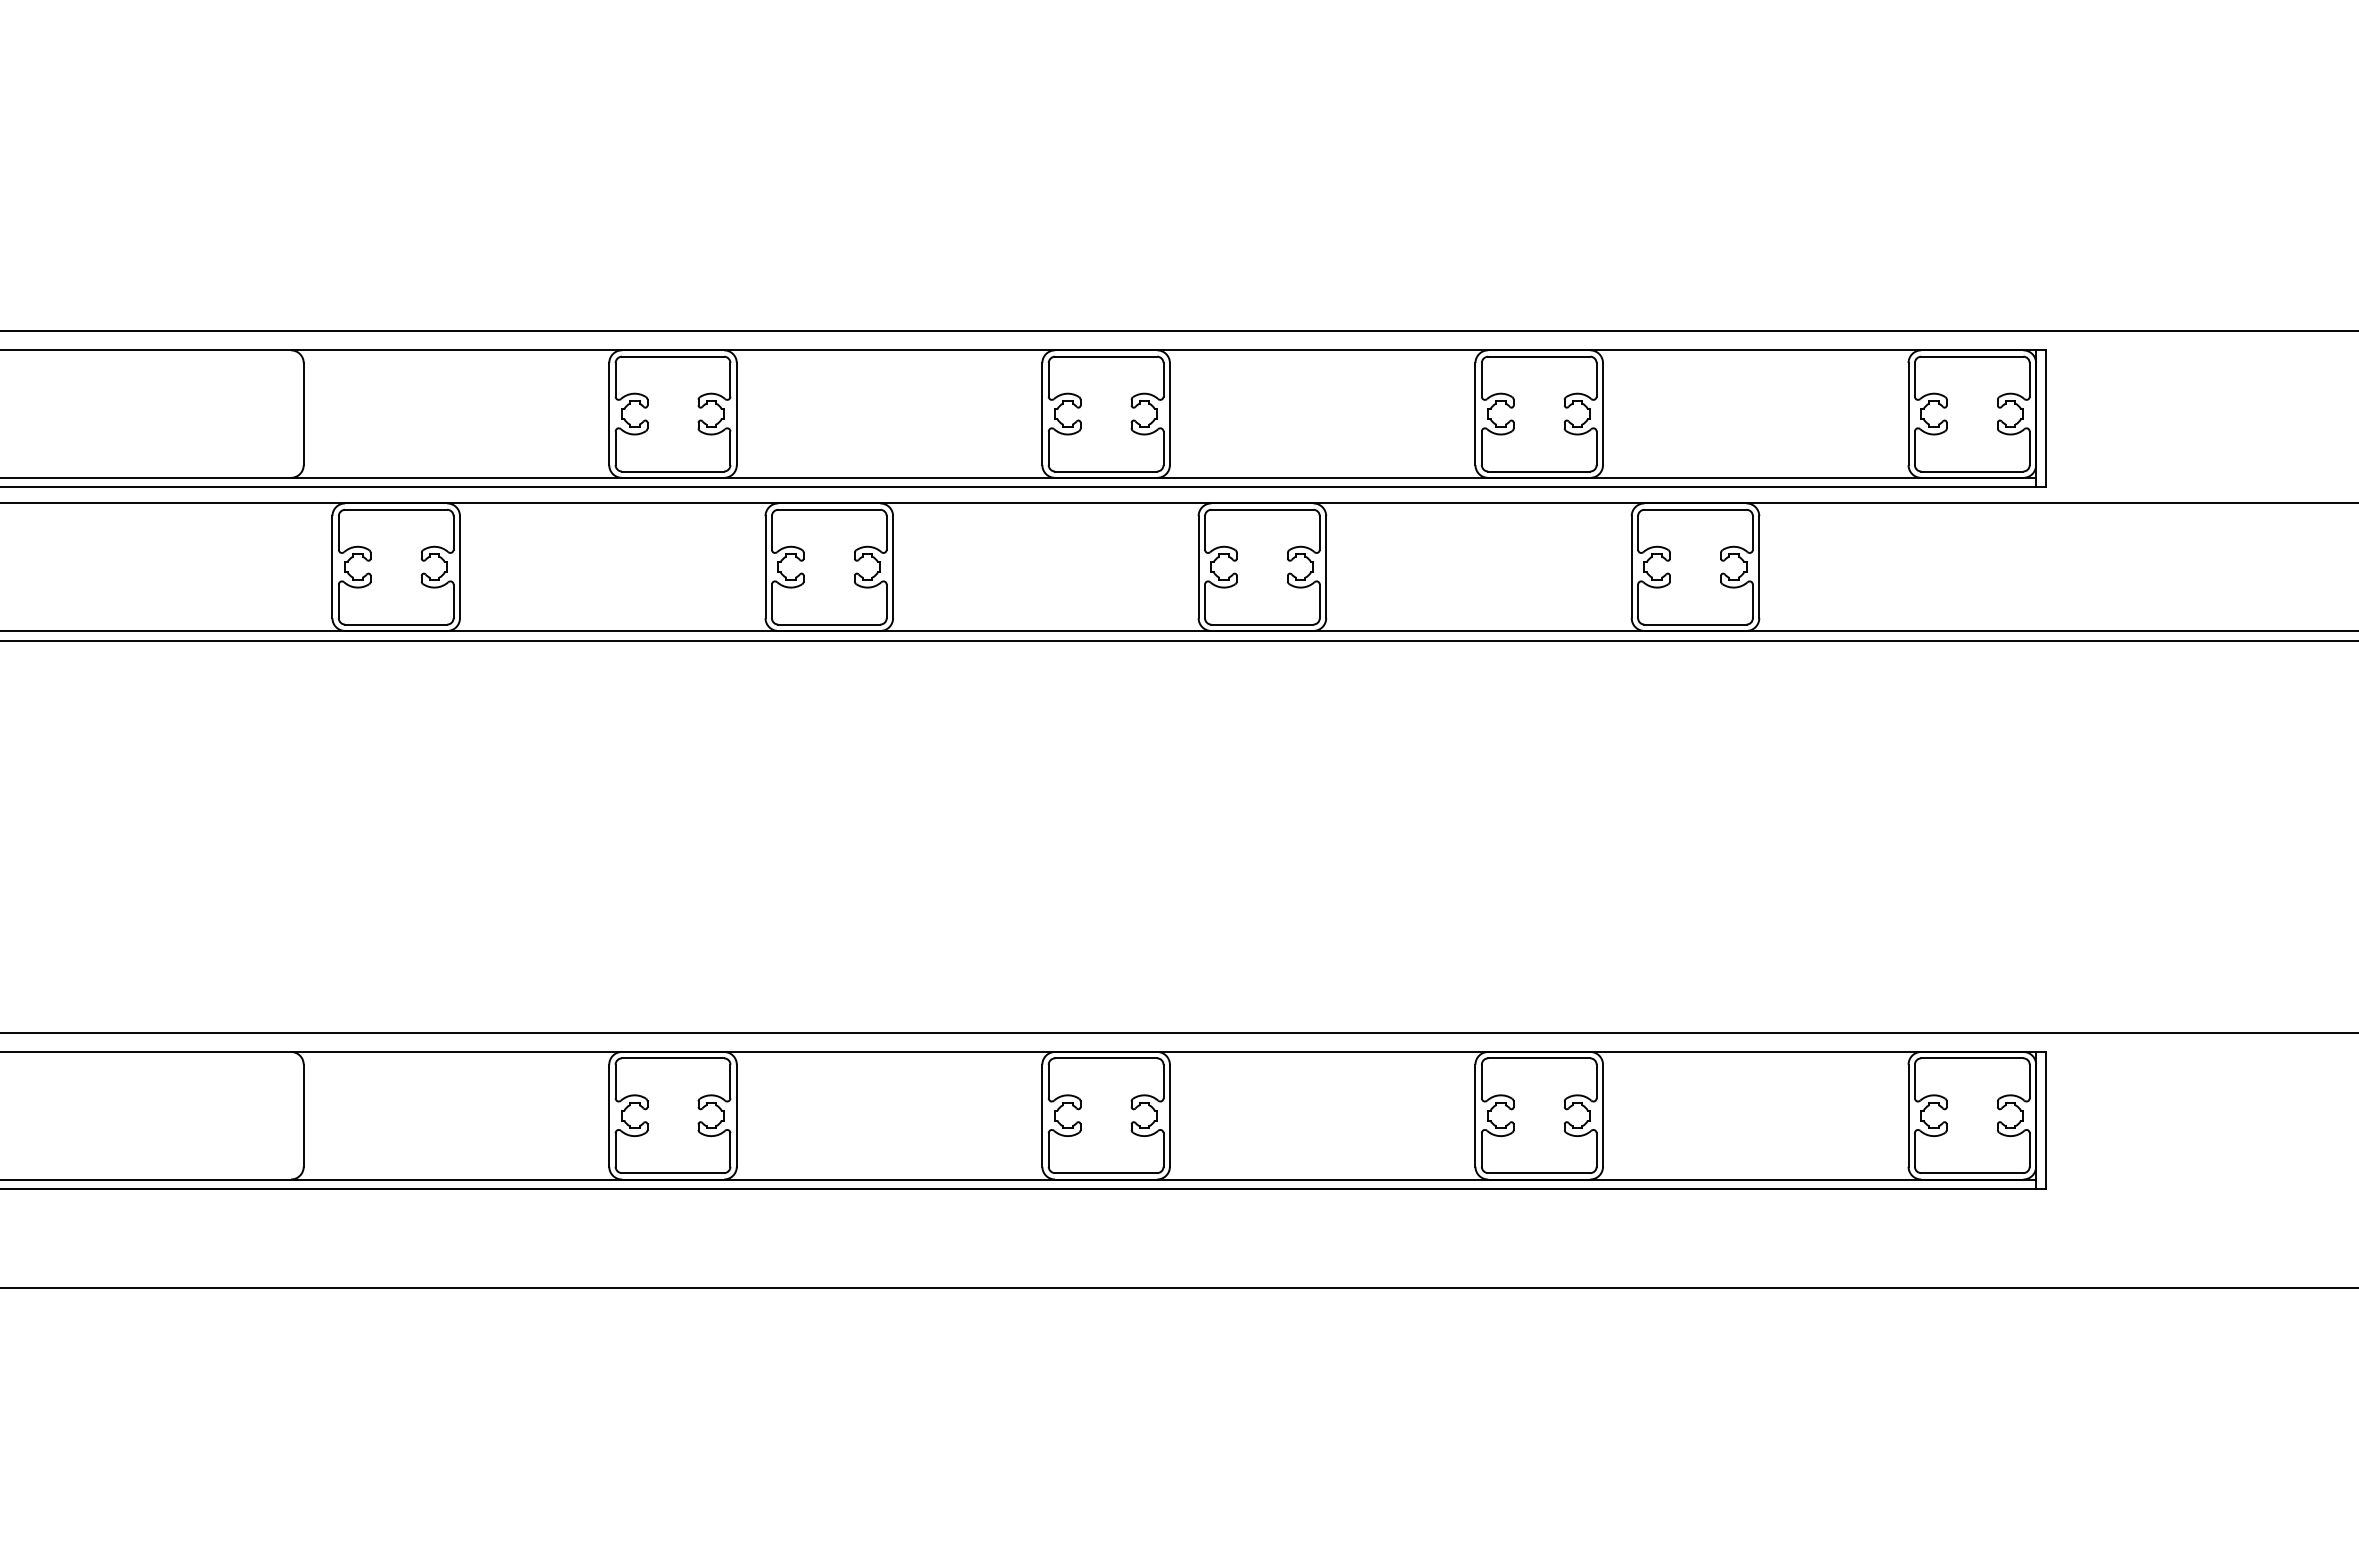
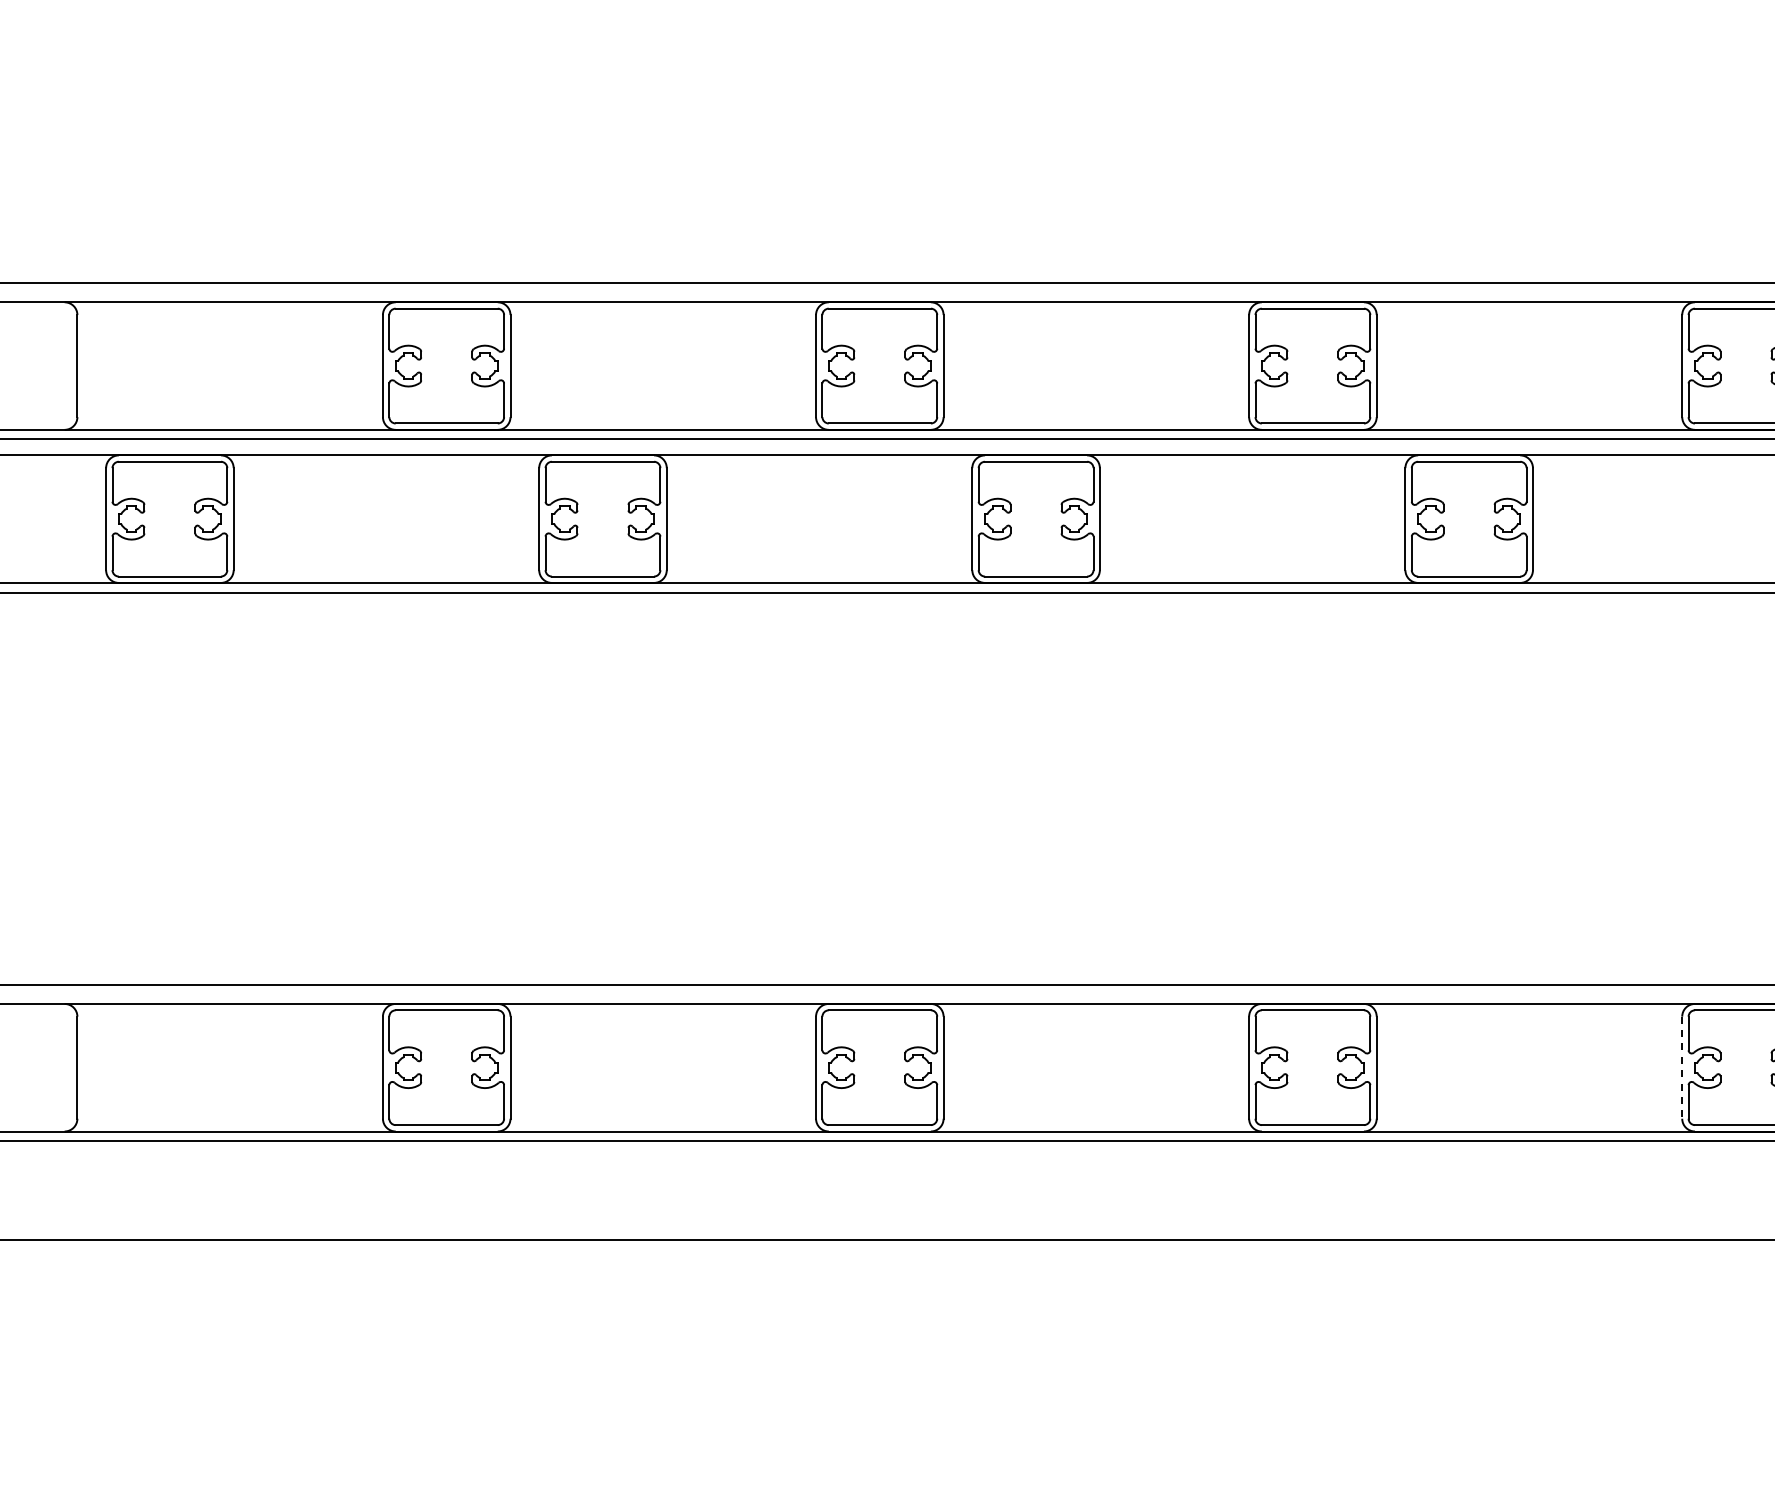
line: (1908, 1116) -> (1682, 1068), solid -> dashed

